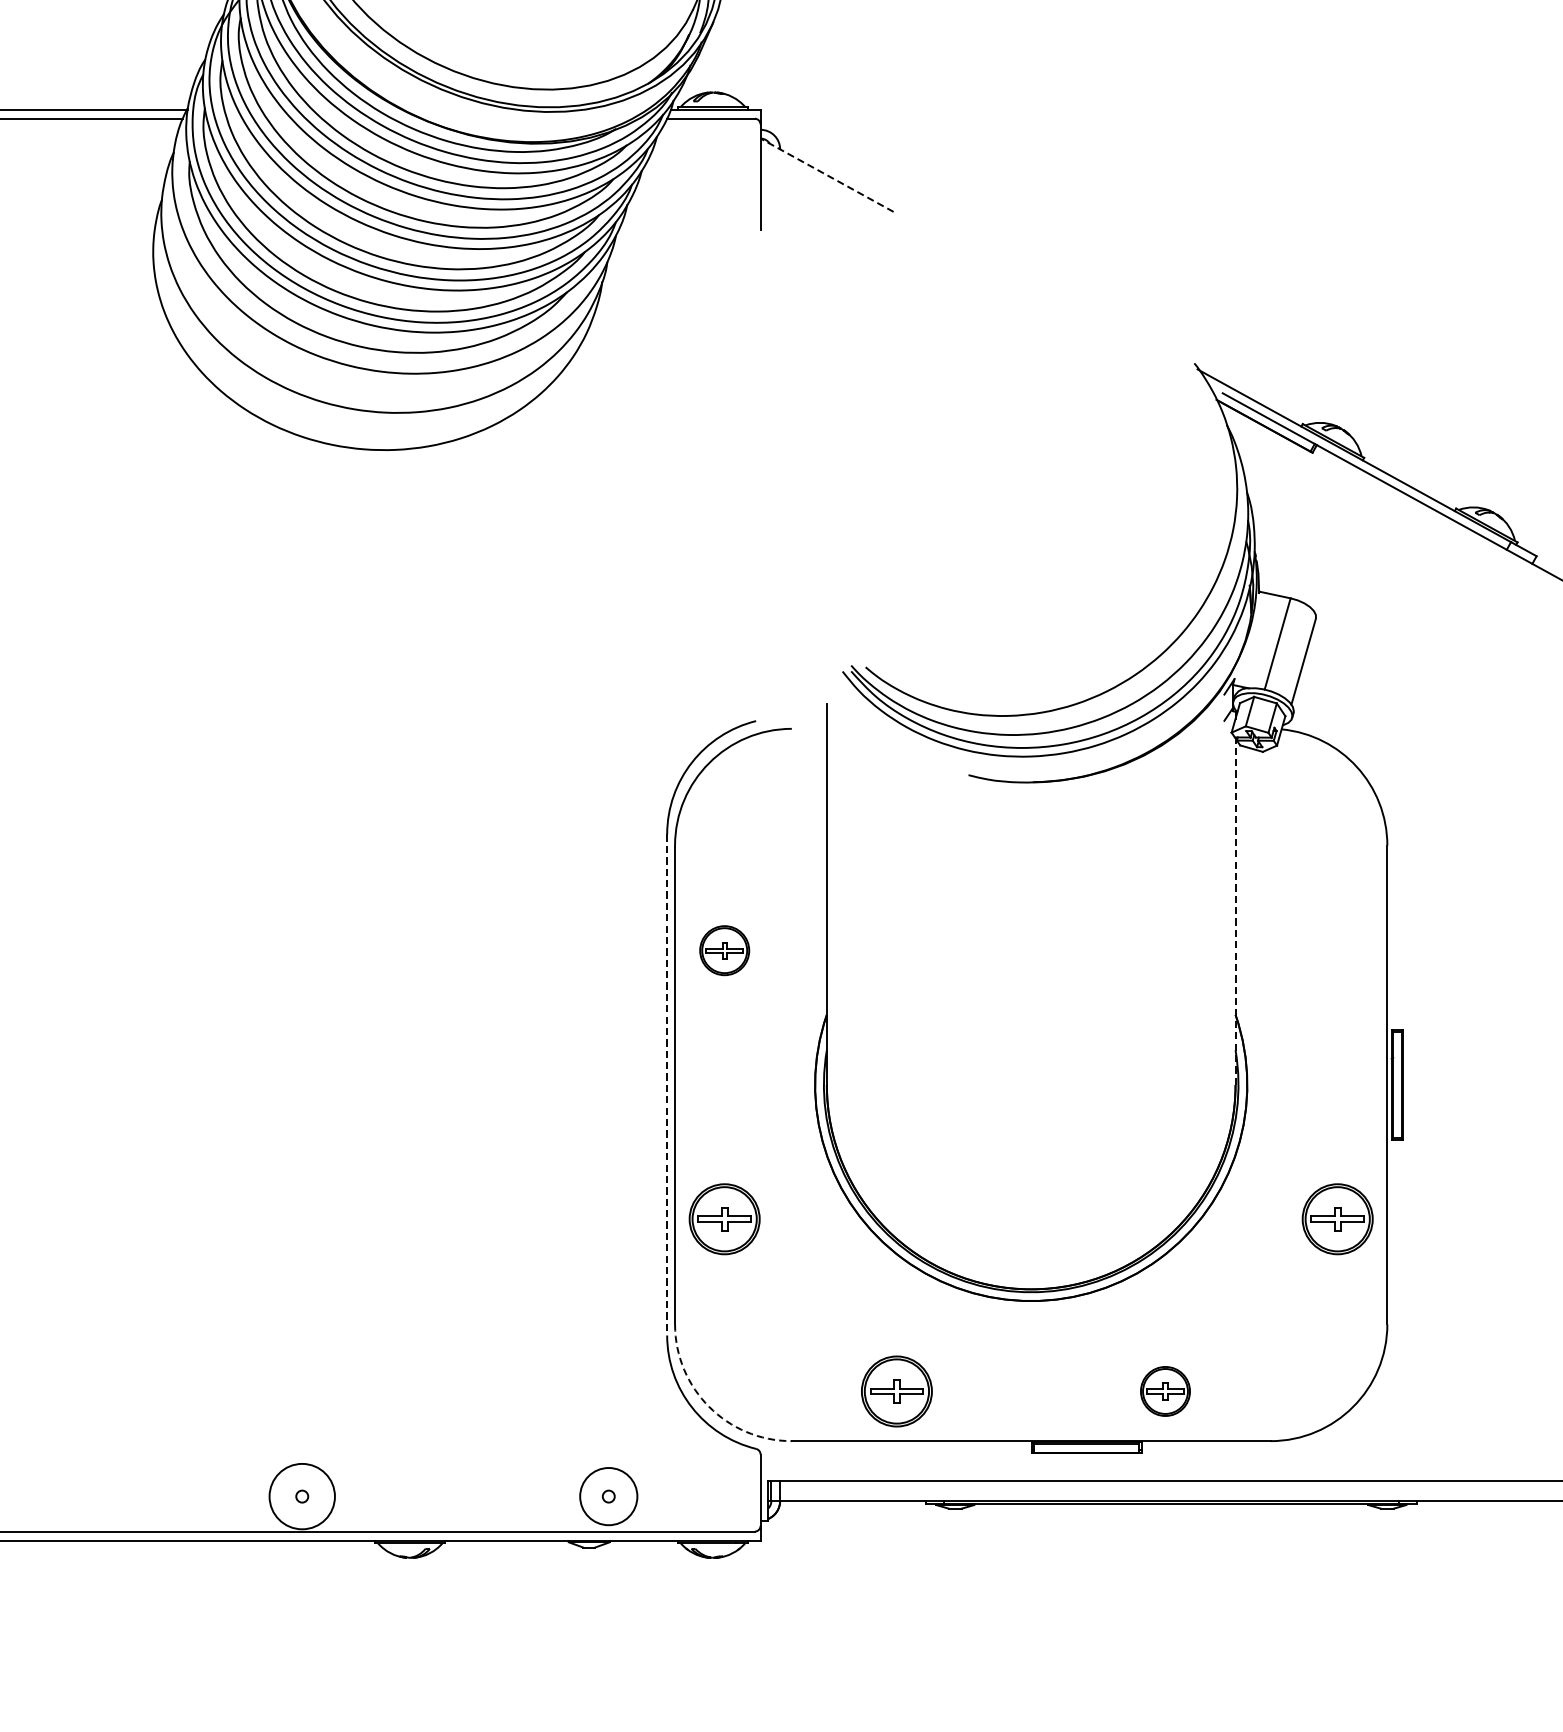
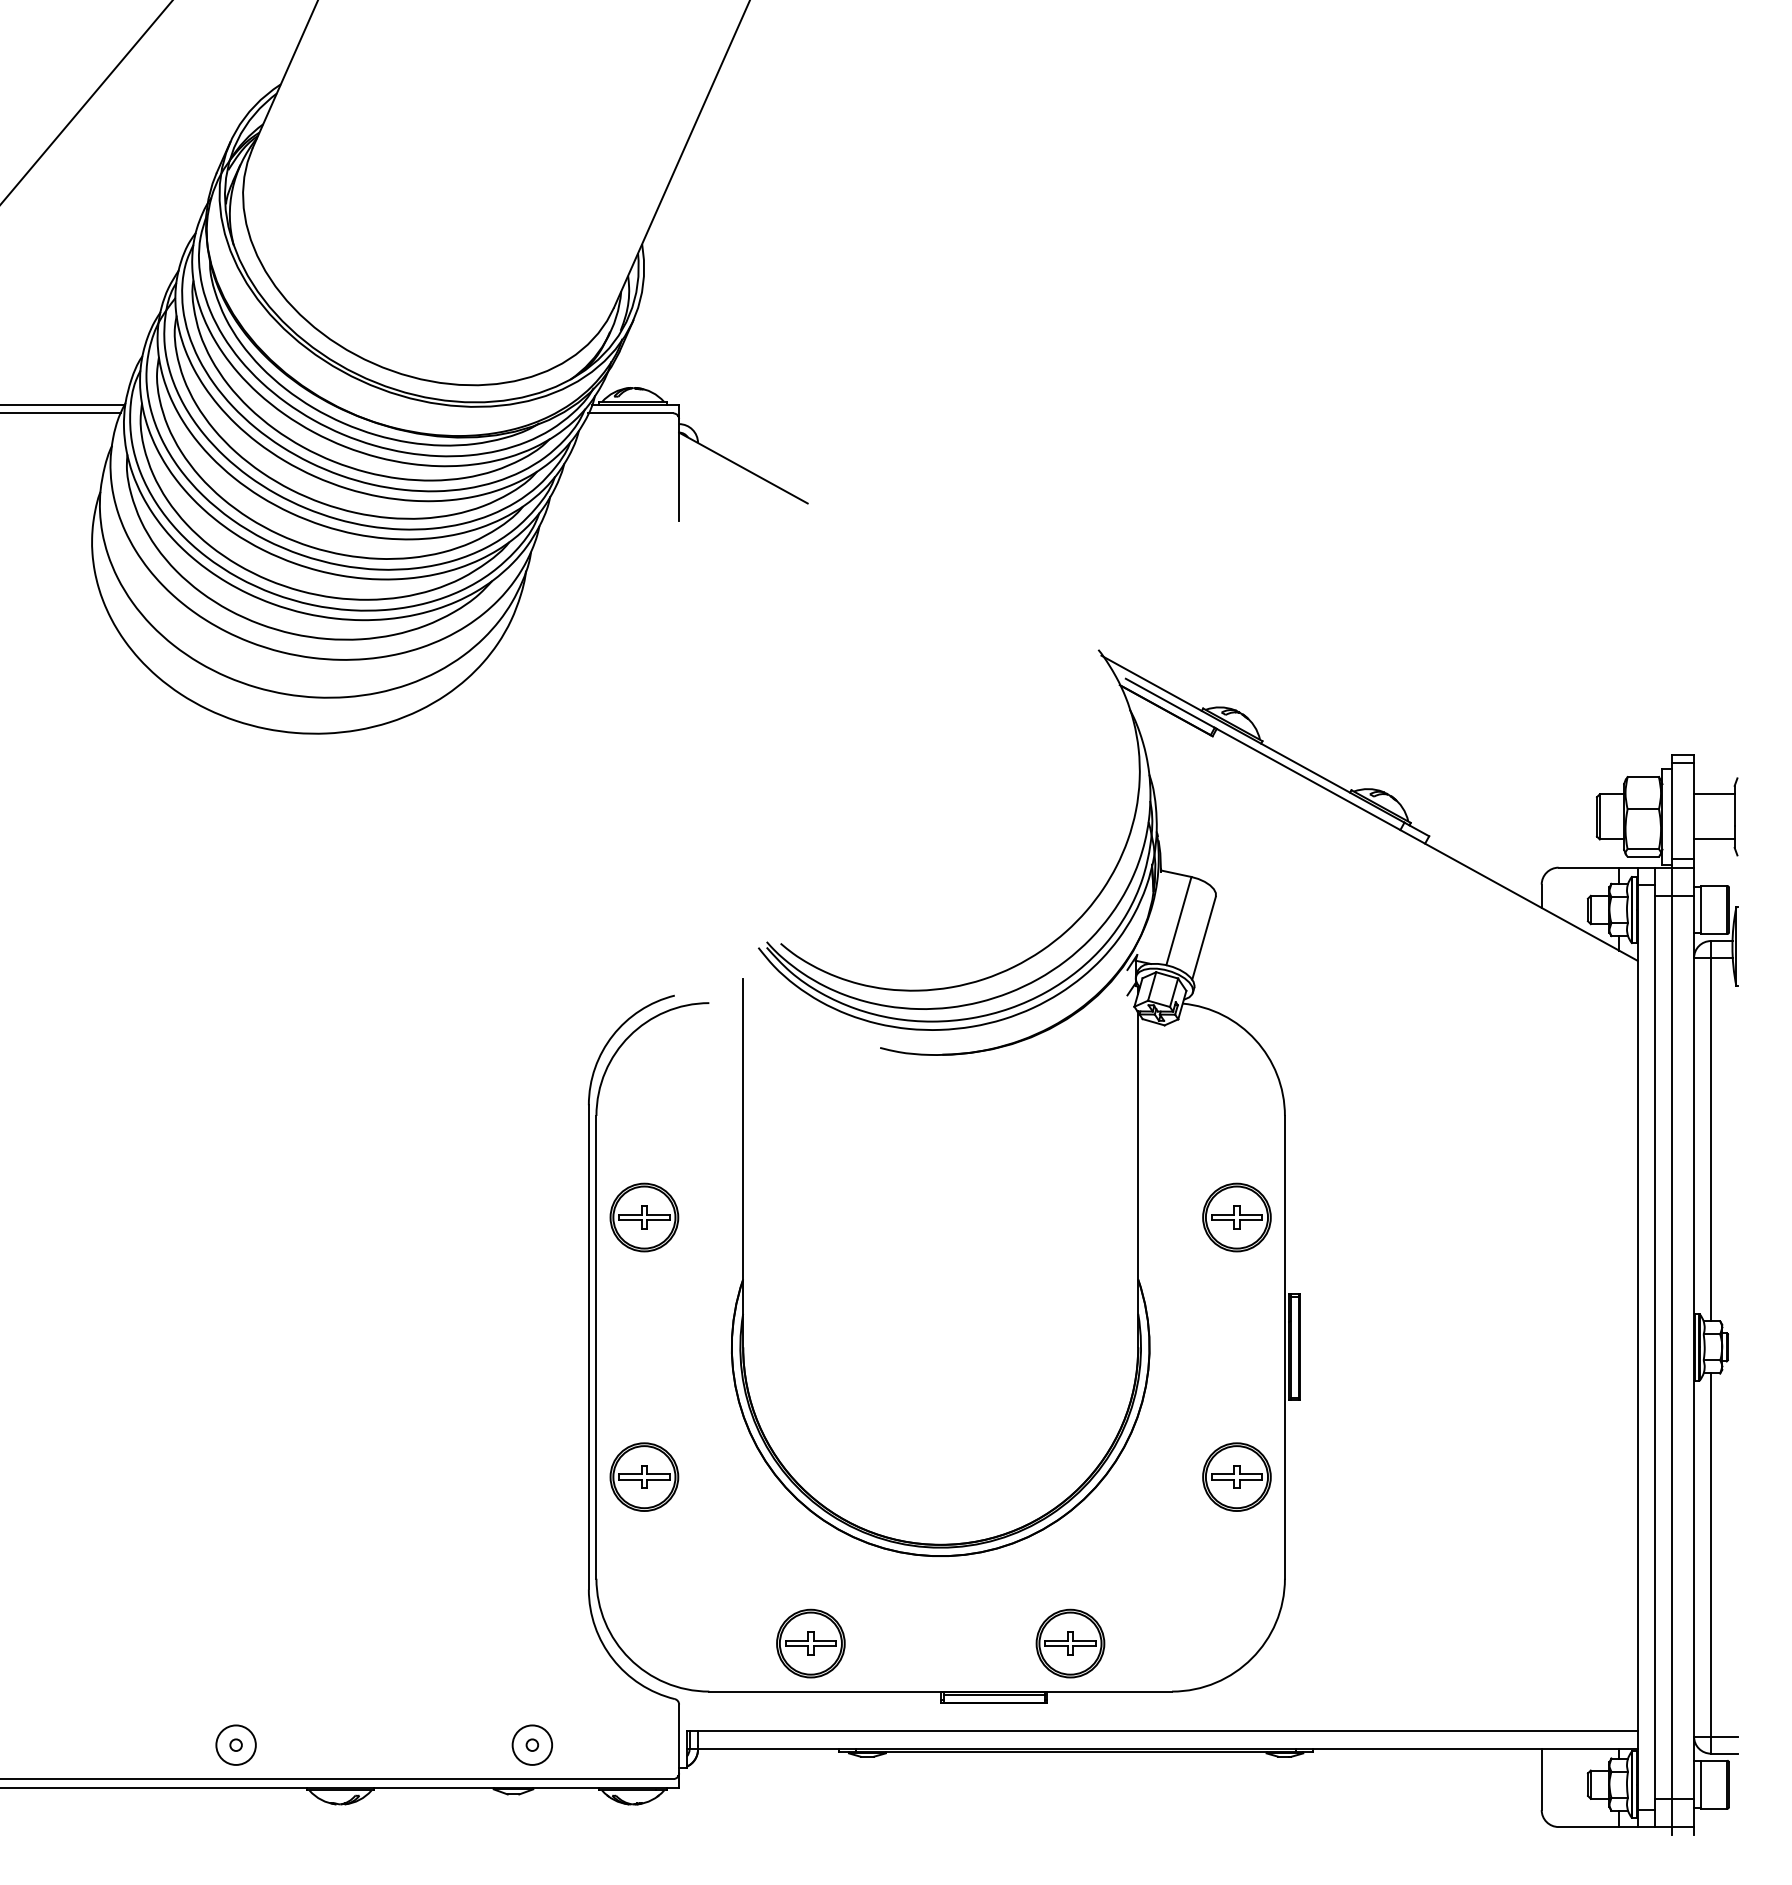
line: (826, 174) -> (742, 467), dashed -> solid
line: (1235, 911) -> (1138, 1179), dashed -> solid
part: (724, 950) -> (644, 1217), size x1.43
part: (1337, 950) -> (1236, 1217), added
line: (666, 1085) -> (588, 1347), dashed -> solid
part: (1165, 1391) -> (1070, 1643), size x1.43
arc: (709, 1406) -> (629, 1658), dashed -> solid
circle: (301, 1495) -> (235, 1744), size x0.62
circle: (608, 1495) -> (532, 1744), size x0.71

